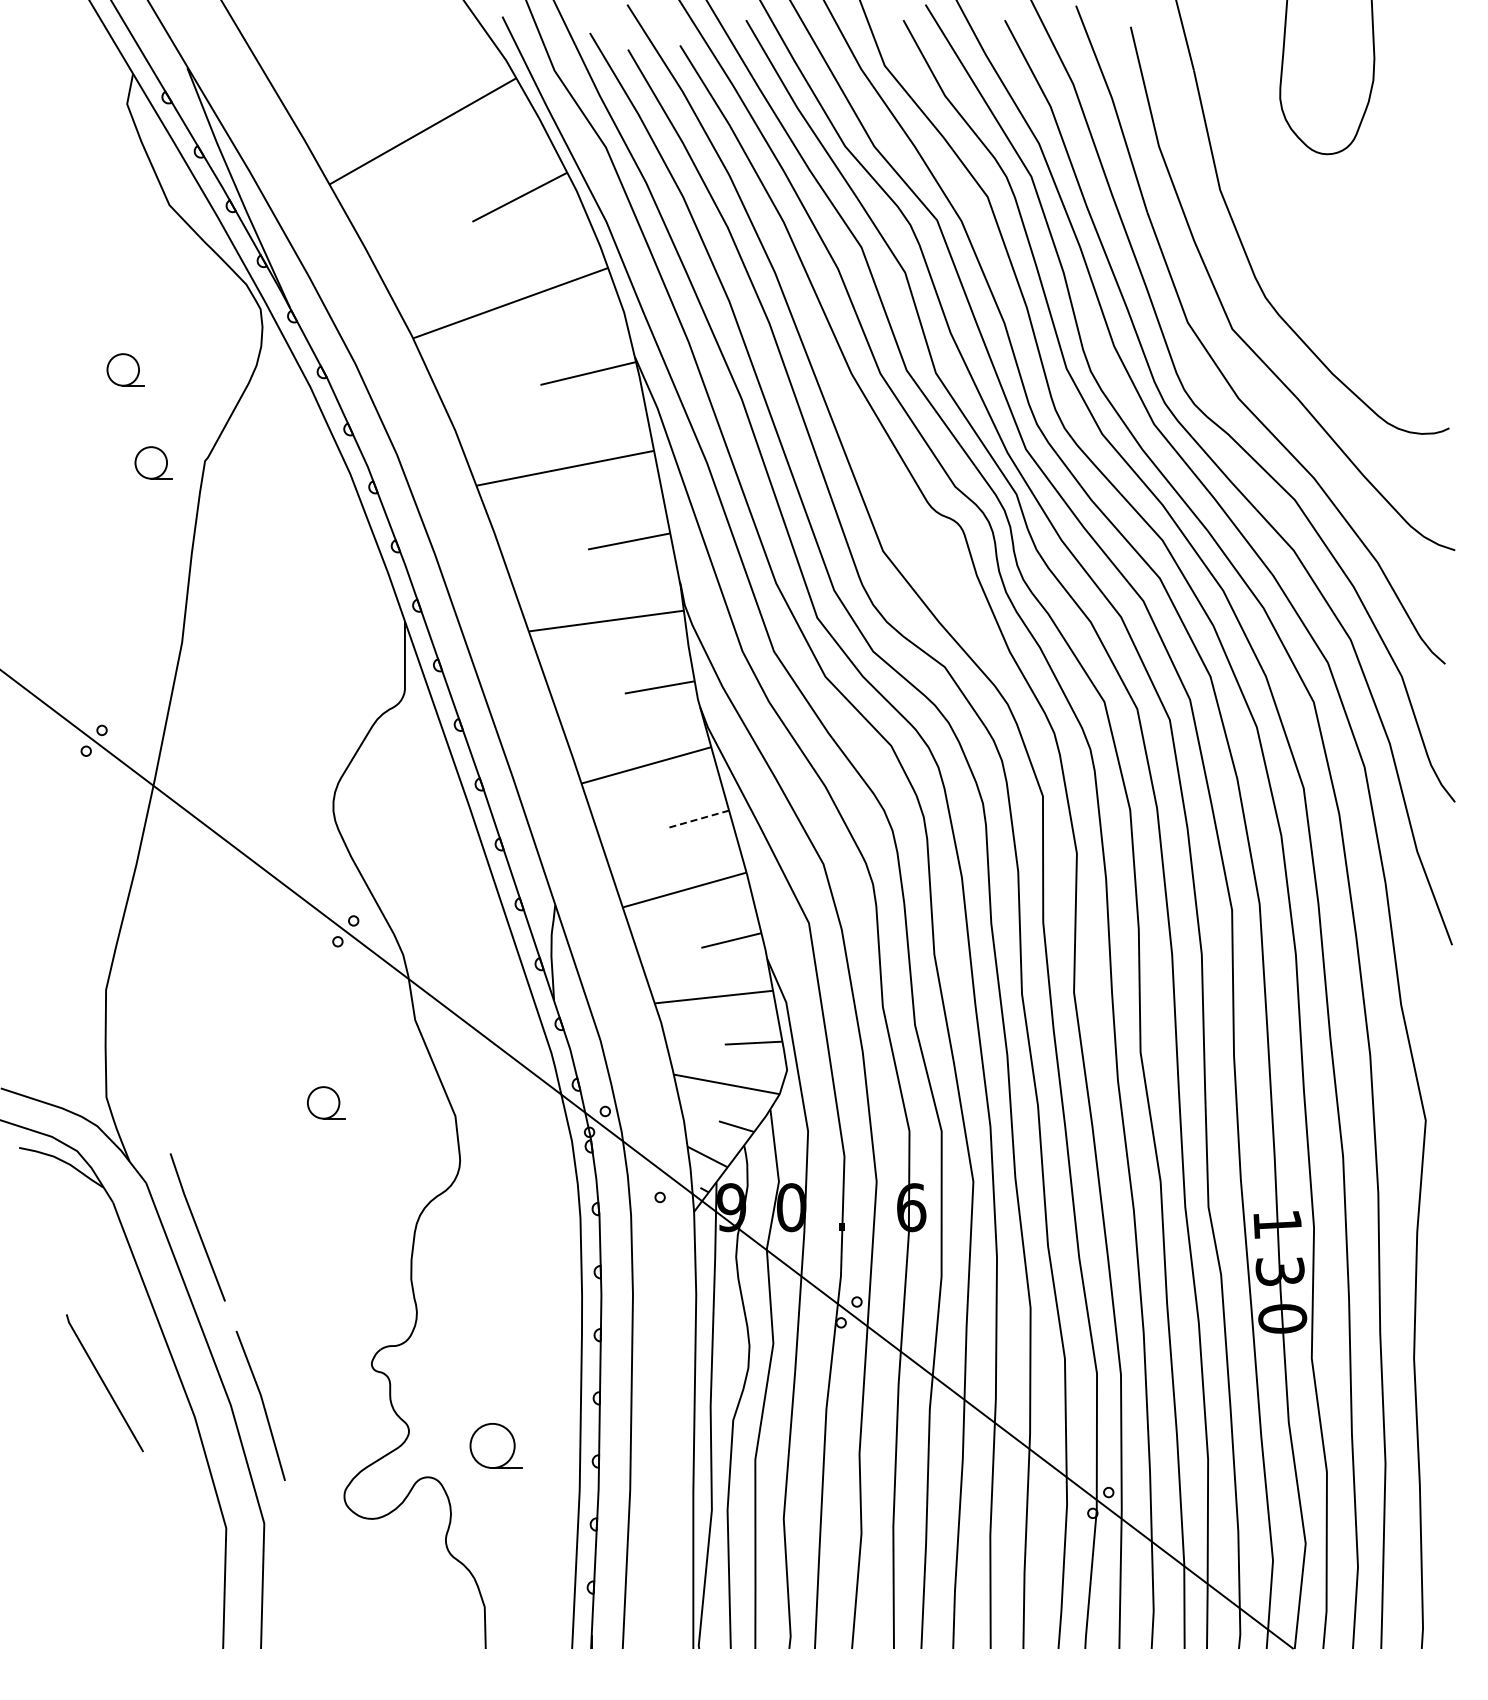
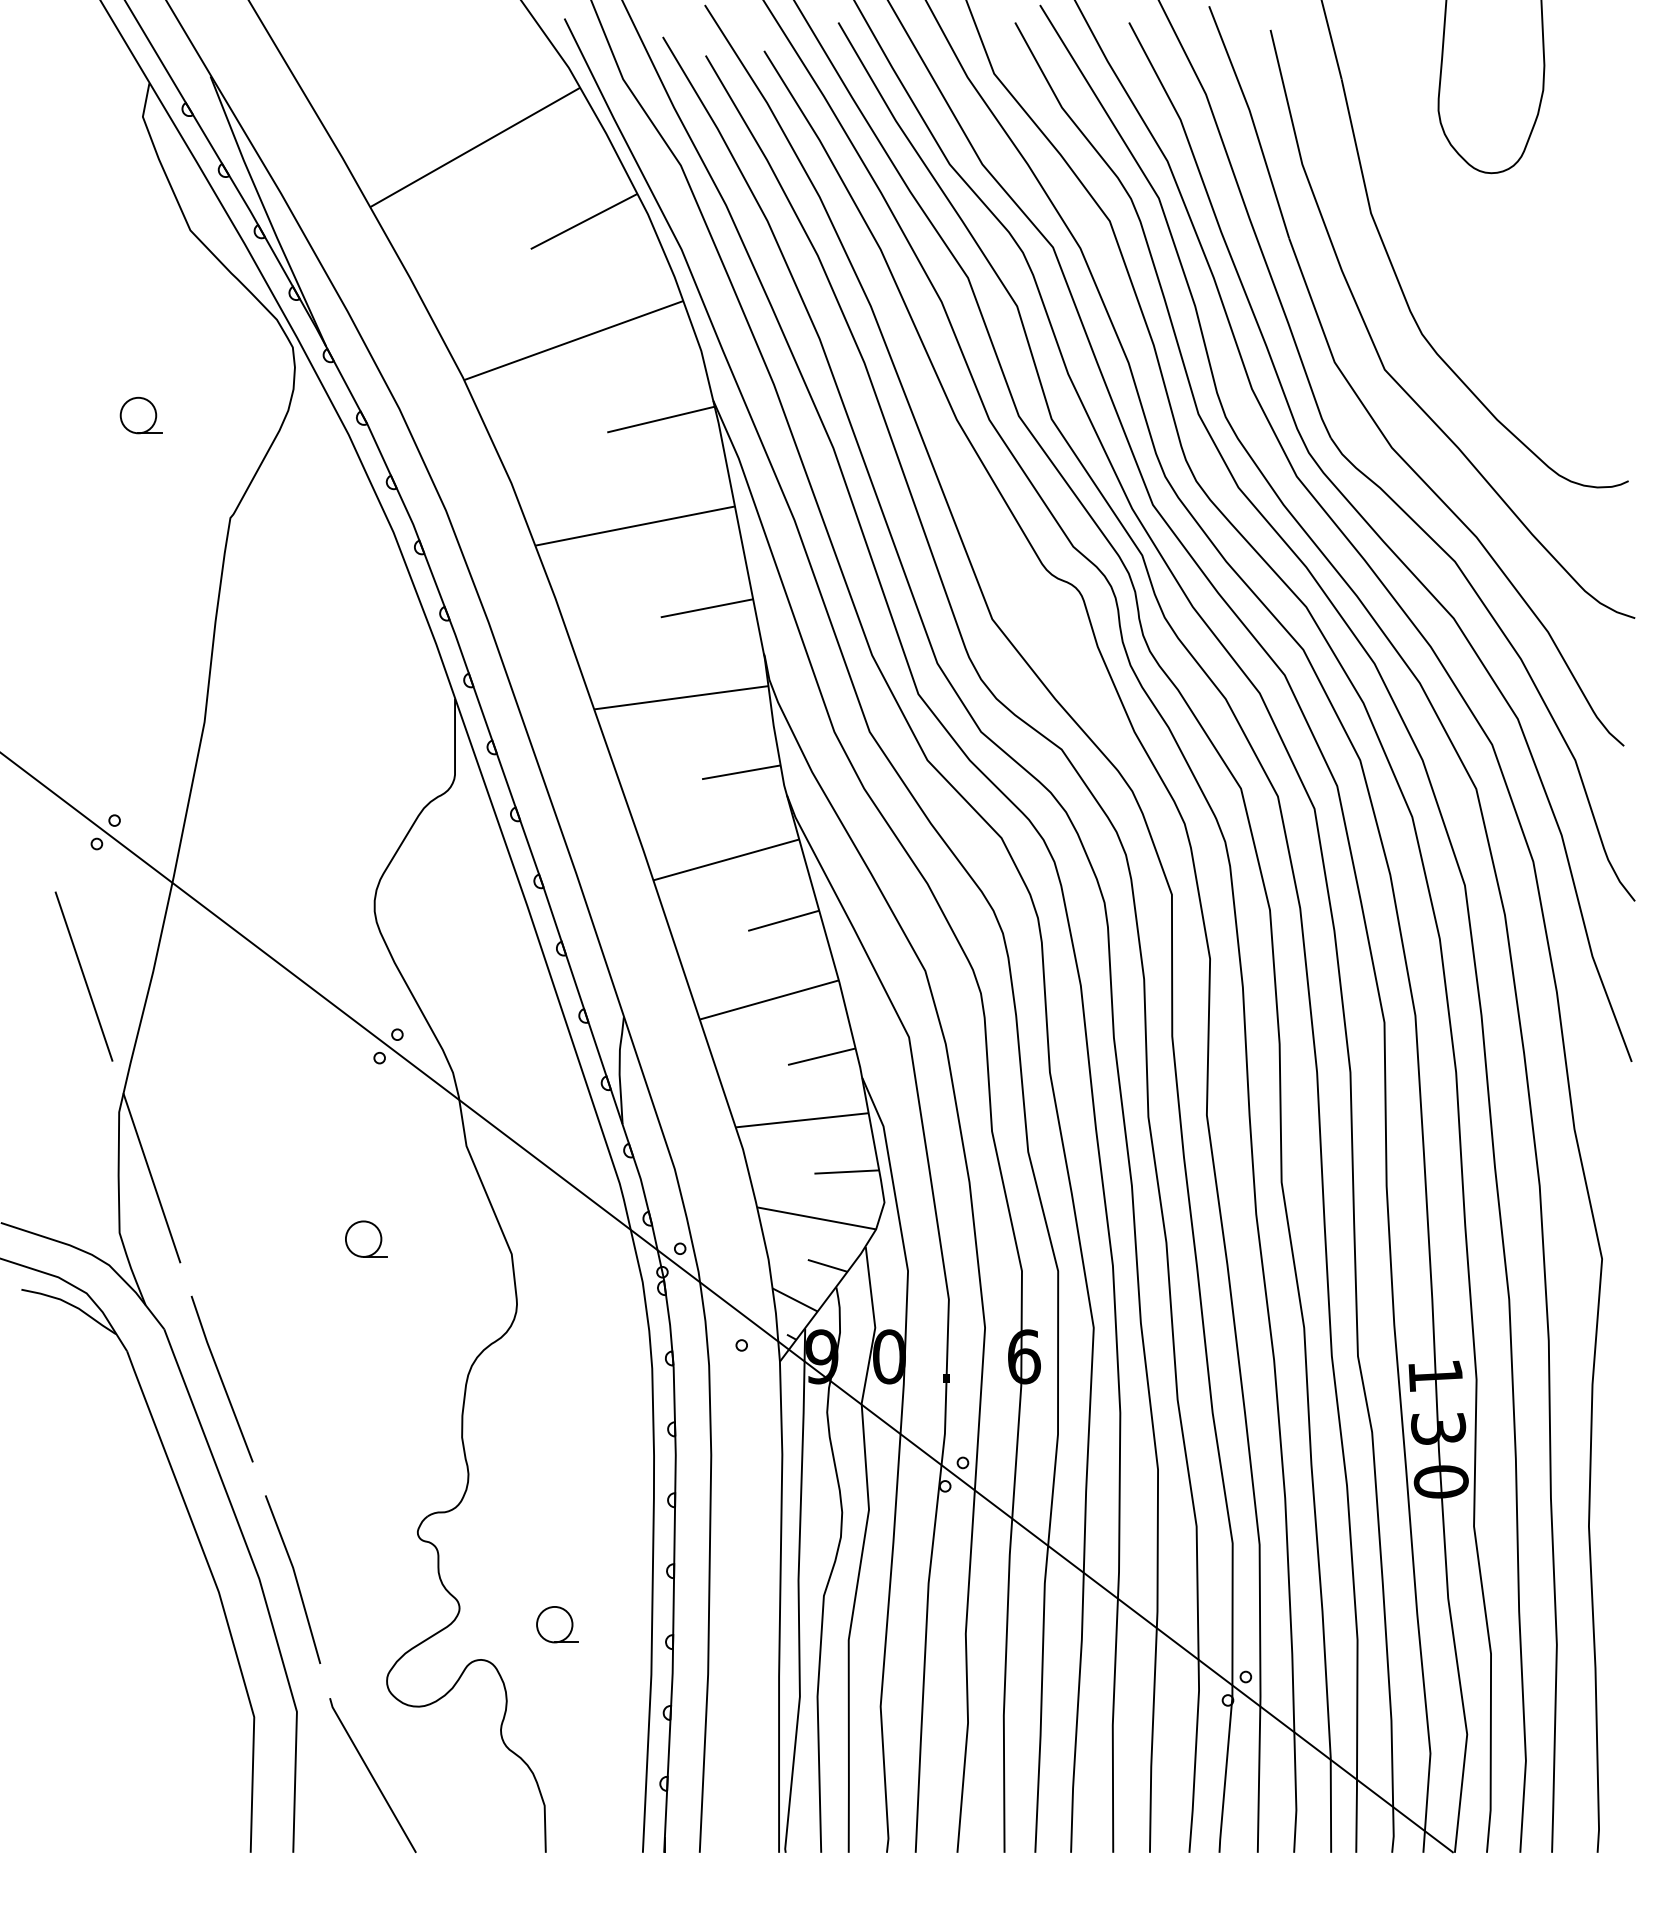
part: (153, 462) -> (172, 519), removed
line: (697, 819) -> (783, 920), dashed -> solid
line: (74, 869) -> (83, 976), added
line: (135, 1048) -> (152, 1178), added
line: (104, 1383) -> (372, 1775), moved
part: (496, 1445) -> (557, 1624), size x0.71

